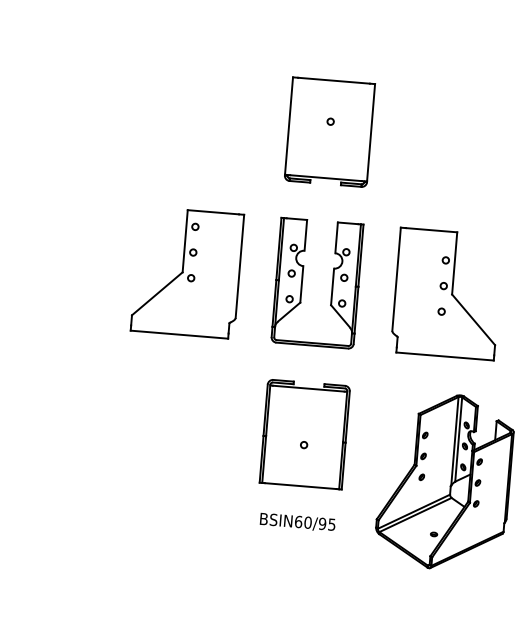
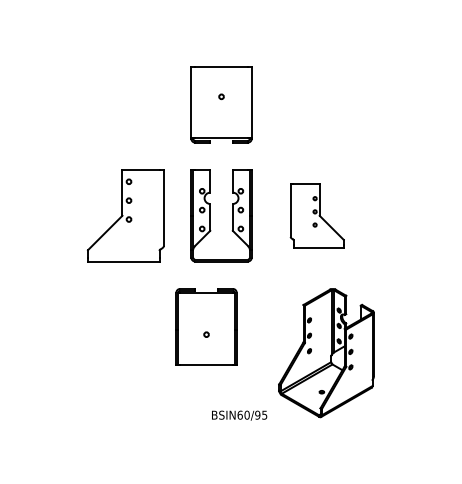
part: (447, 293) -> (317, 215), size x0.7
part: (304, 433) -> (206, 326), moved
text: (297, 522) -> (239, 415), moved

